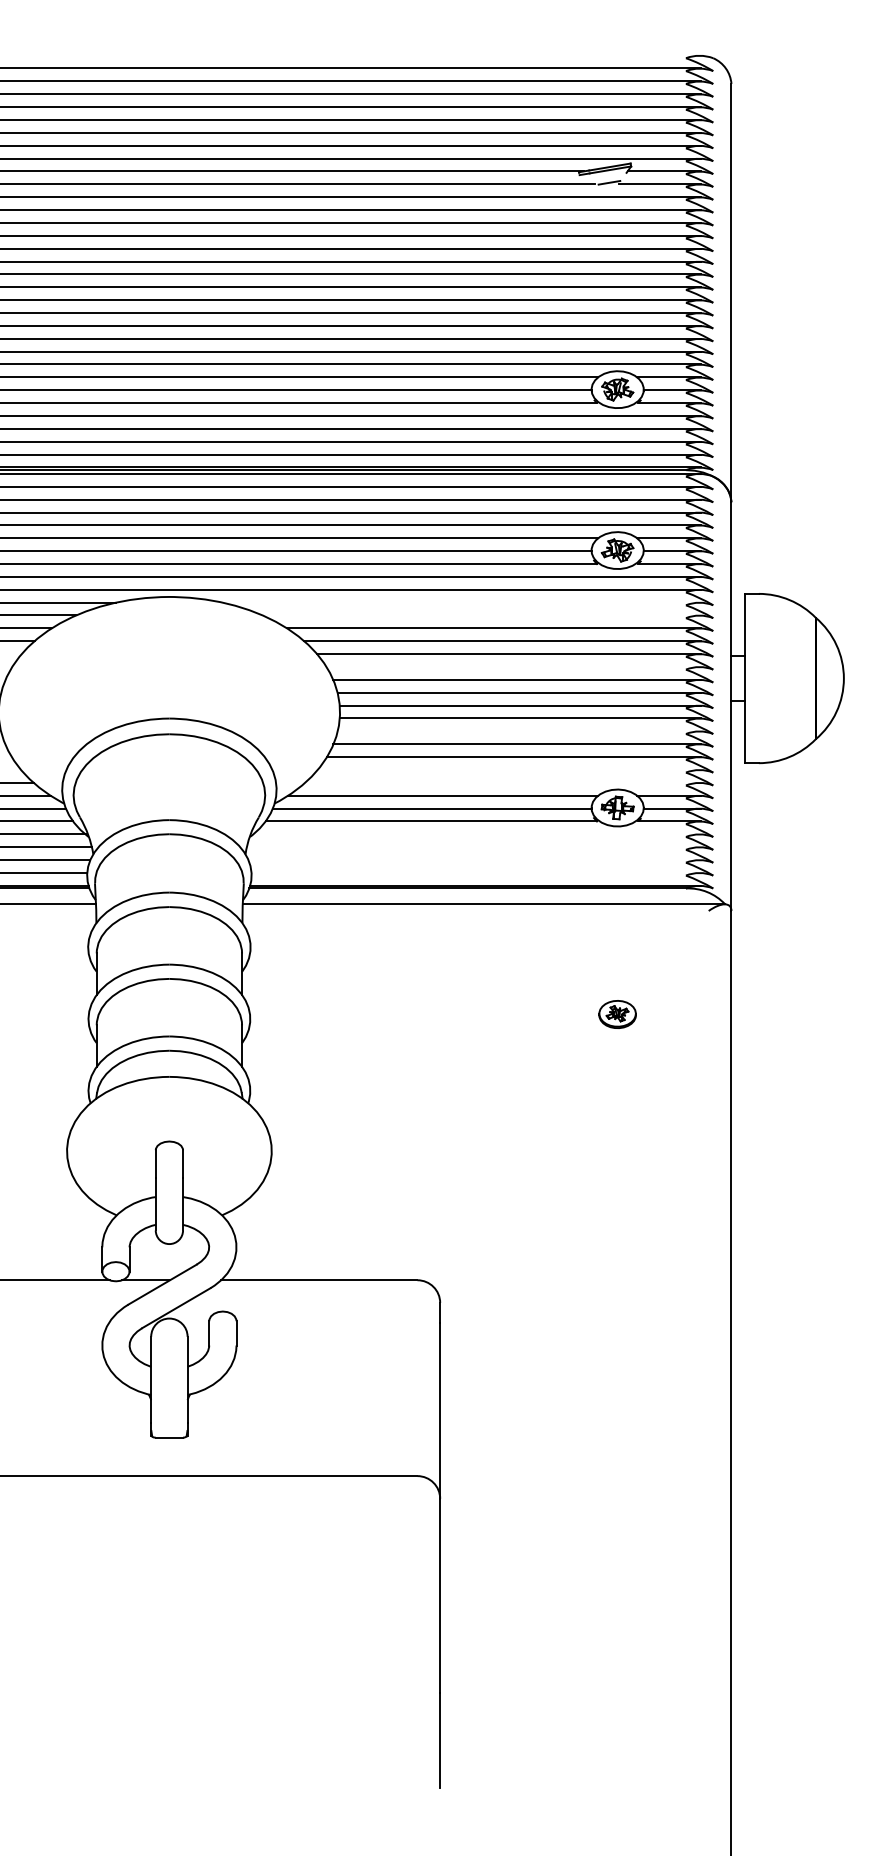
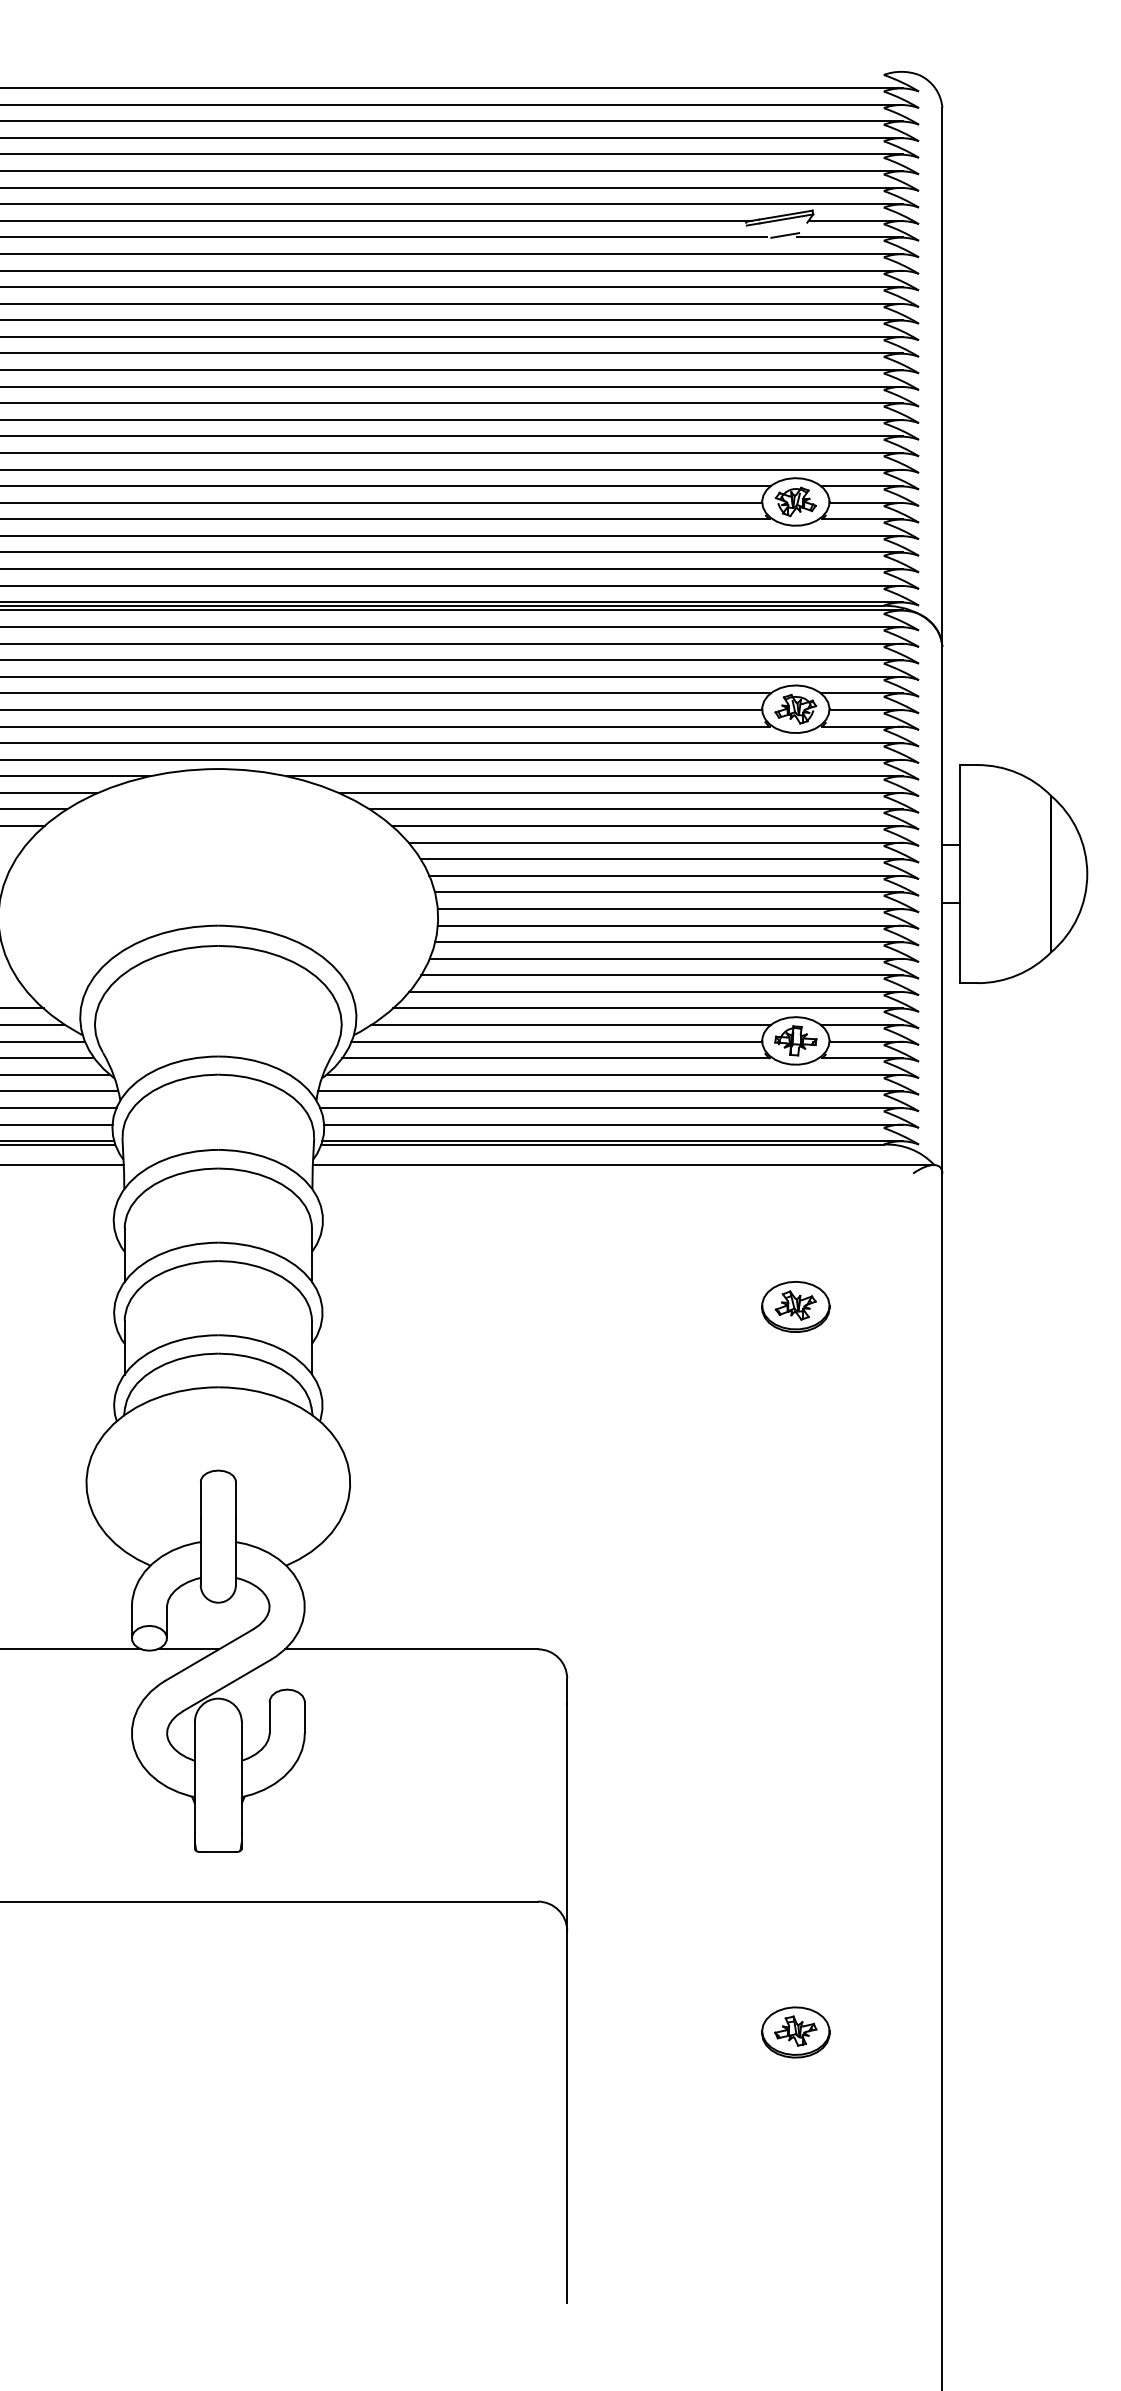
line: (461, 602) -> (594, 776), added
line: (481, 615) -> (620, 792), added
line: (513, 666) -> (661, 858), added
line: (519, 731) -> (669, 942), added
line: (509, 769) -> (656, 991), added
line: (503, 782) -> (648, 1008), added
line: (477, 834) -> (615, 1075), added
line: (474, 847) -> (611, 1091), added
line: (474, 860) -> (611, 1108), added
line: (476, 872) -> (613, 1123), added
part: (617, 1014) -> (795, 1306), size x1.43
part: (617, 1577) -> (795, 2032), added

